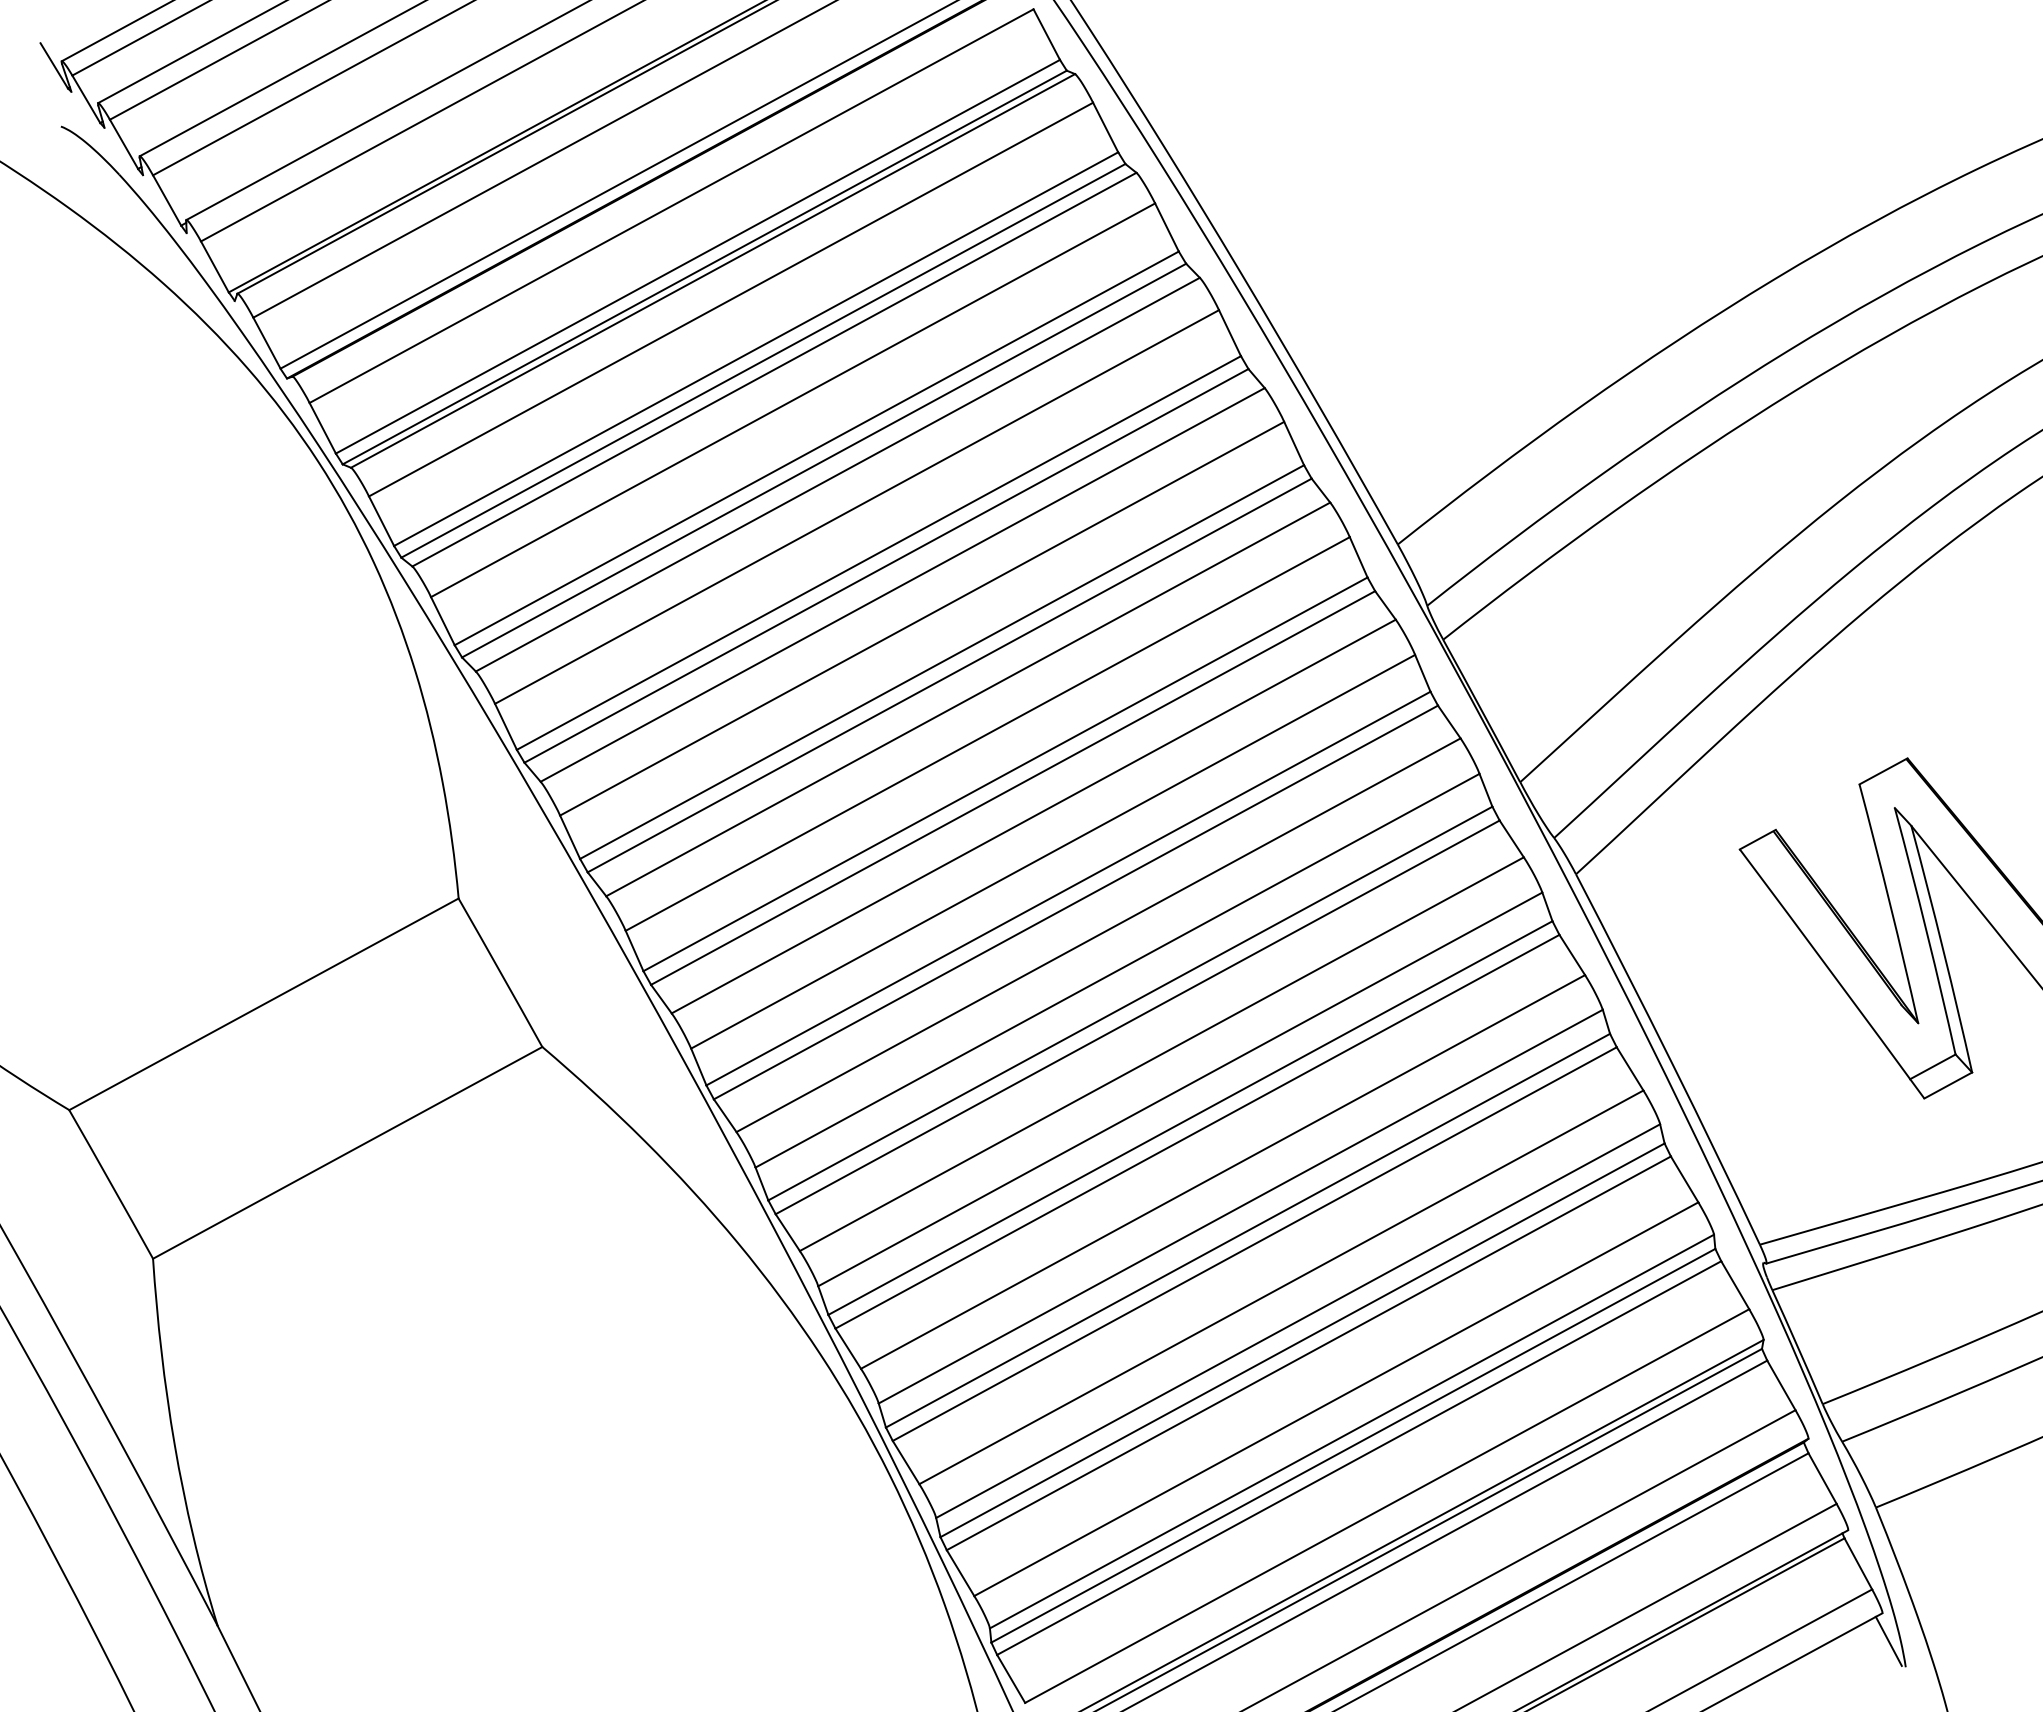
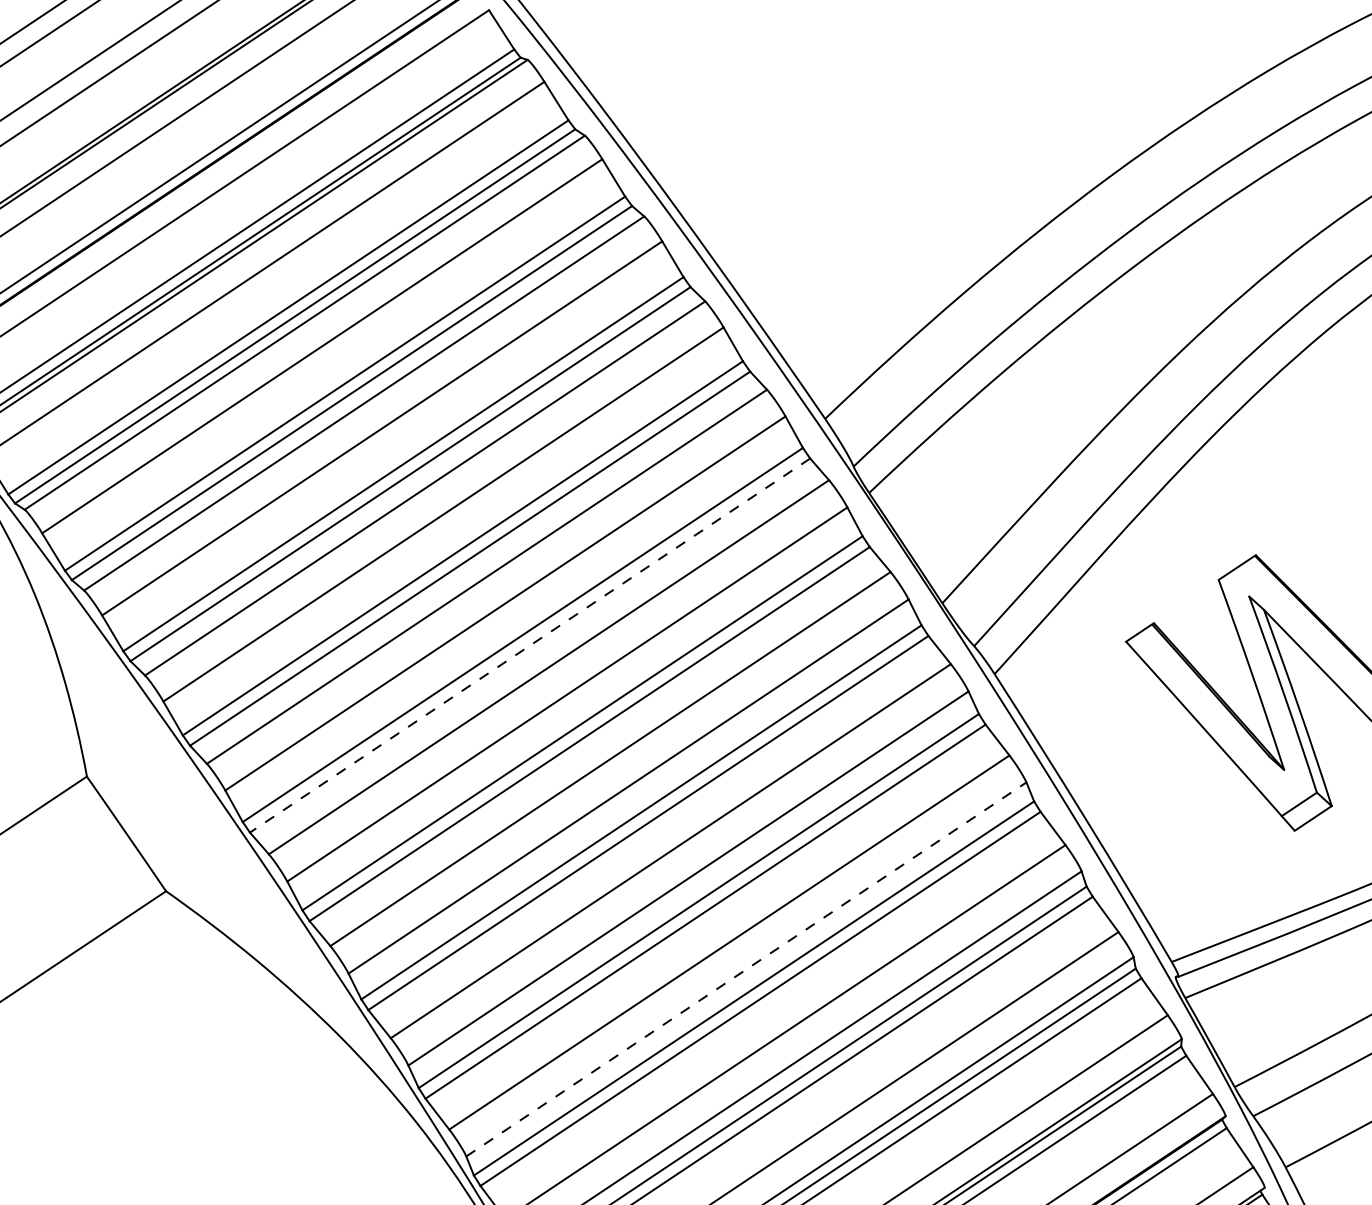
line: (1012, 788) -> (529, 646), solid -> dashed
line: (1241, 1206) -> (746, 969), solid -> dashed

